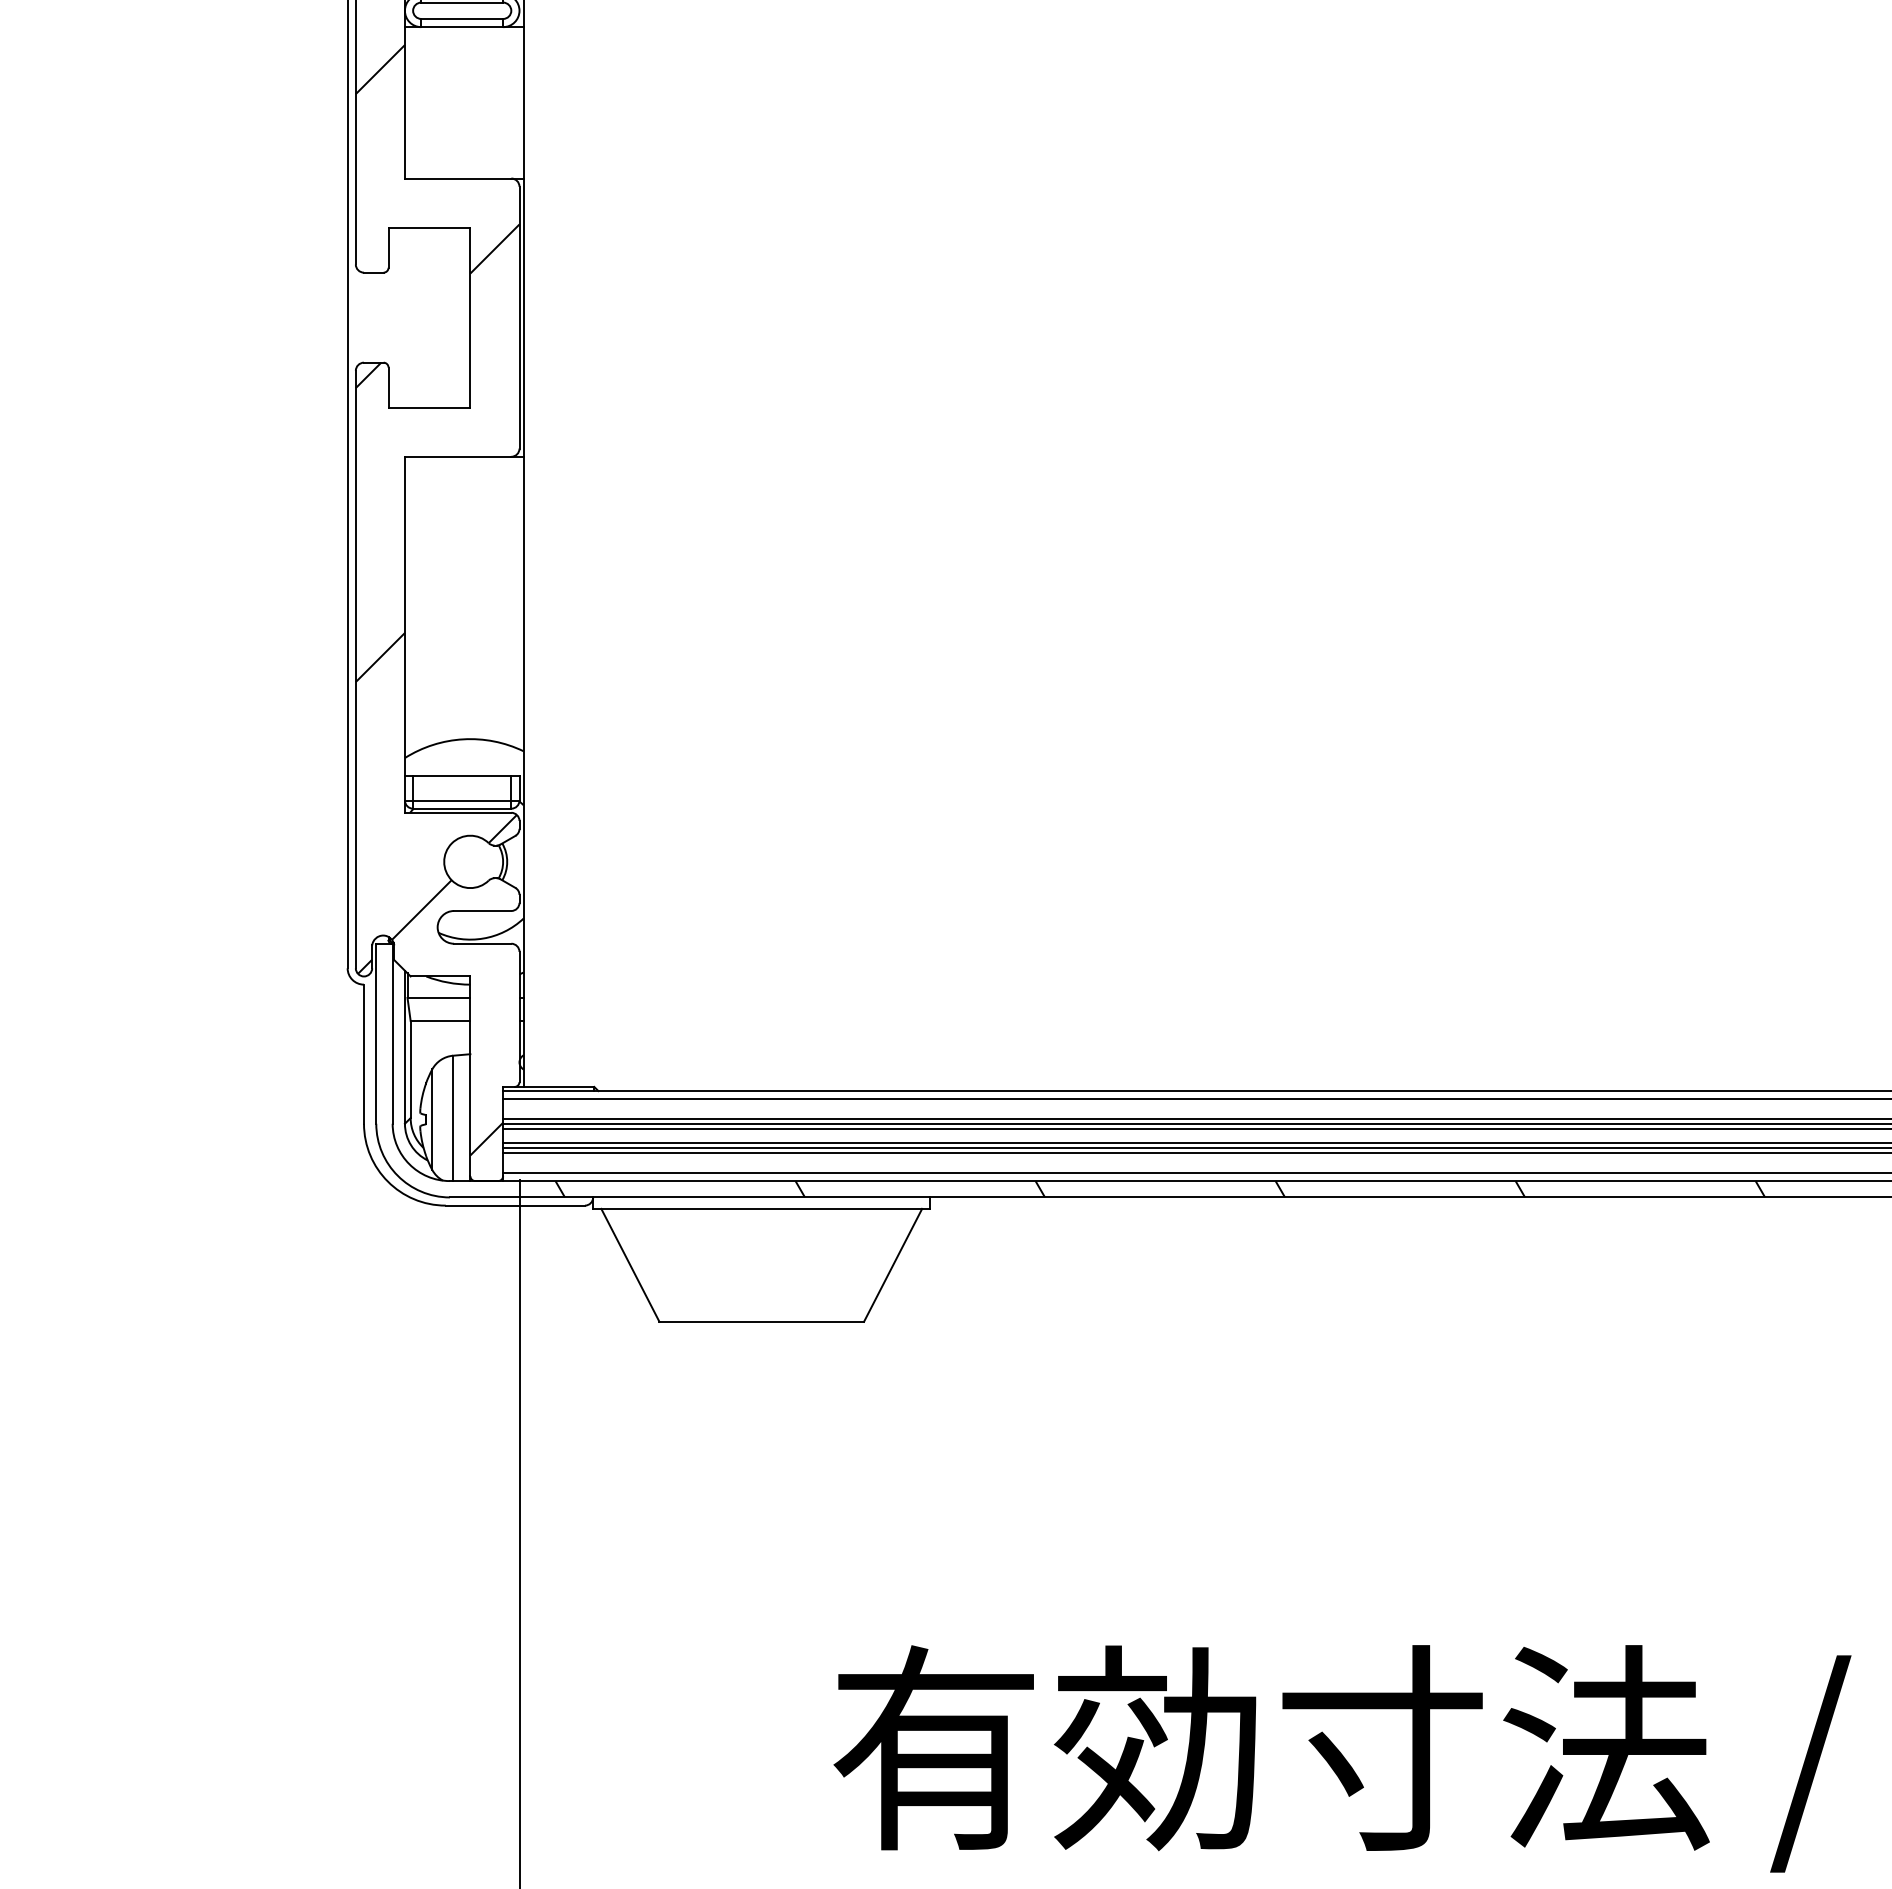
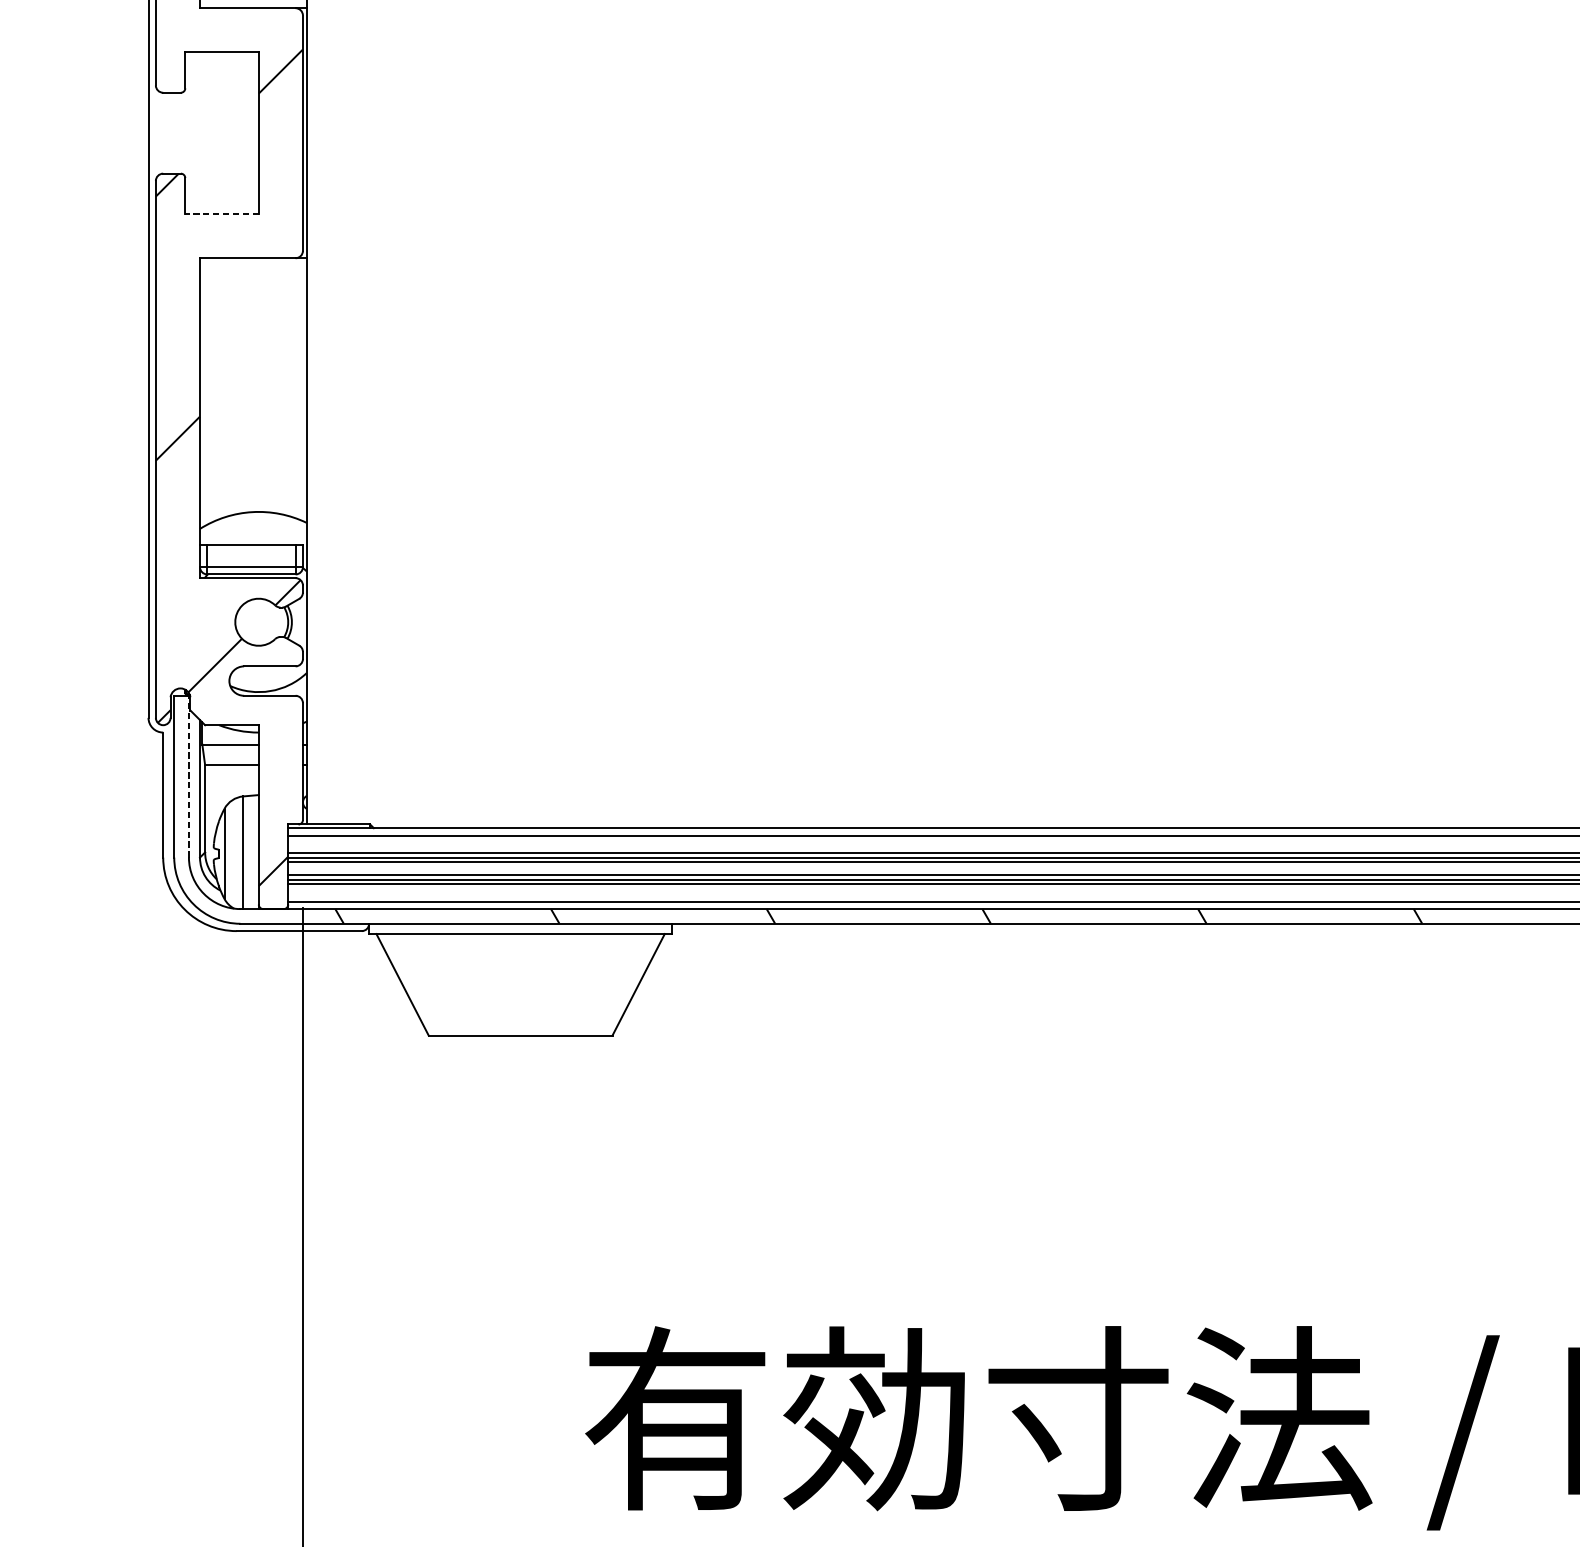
line: (429, 407) -> (222, 213), solid -> dashed
line: (392, 1033) -> (188, 776), solid -> dashed

